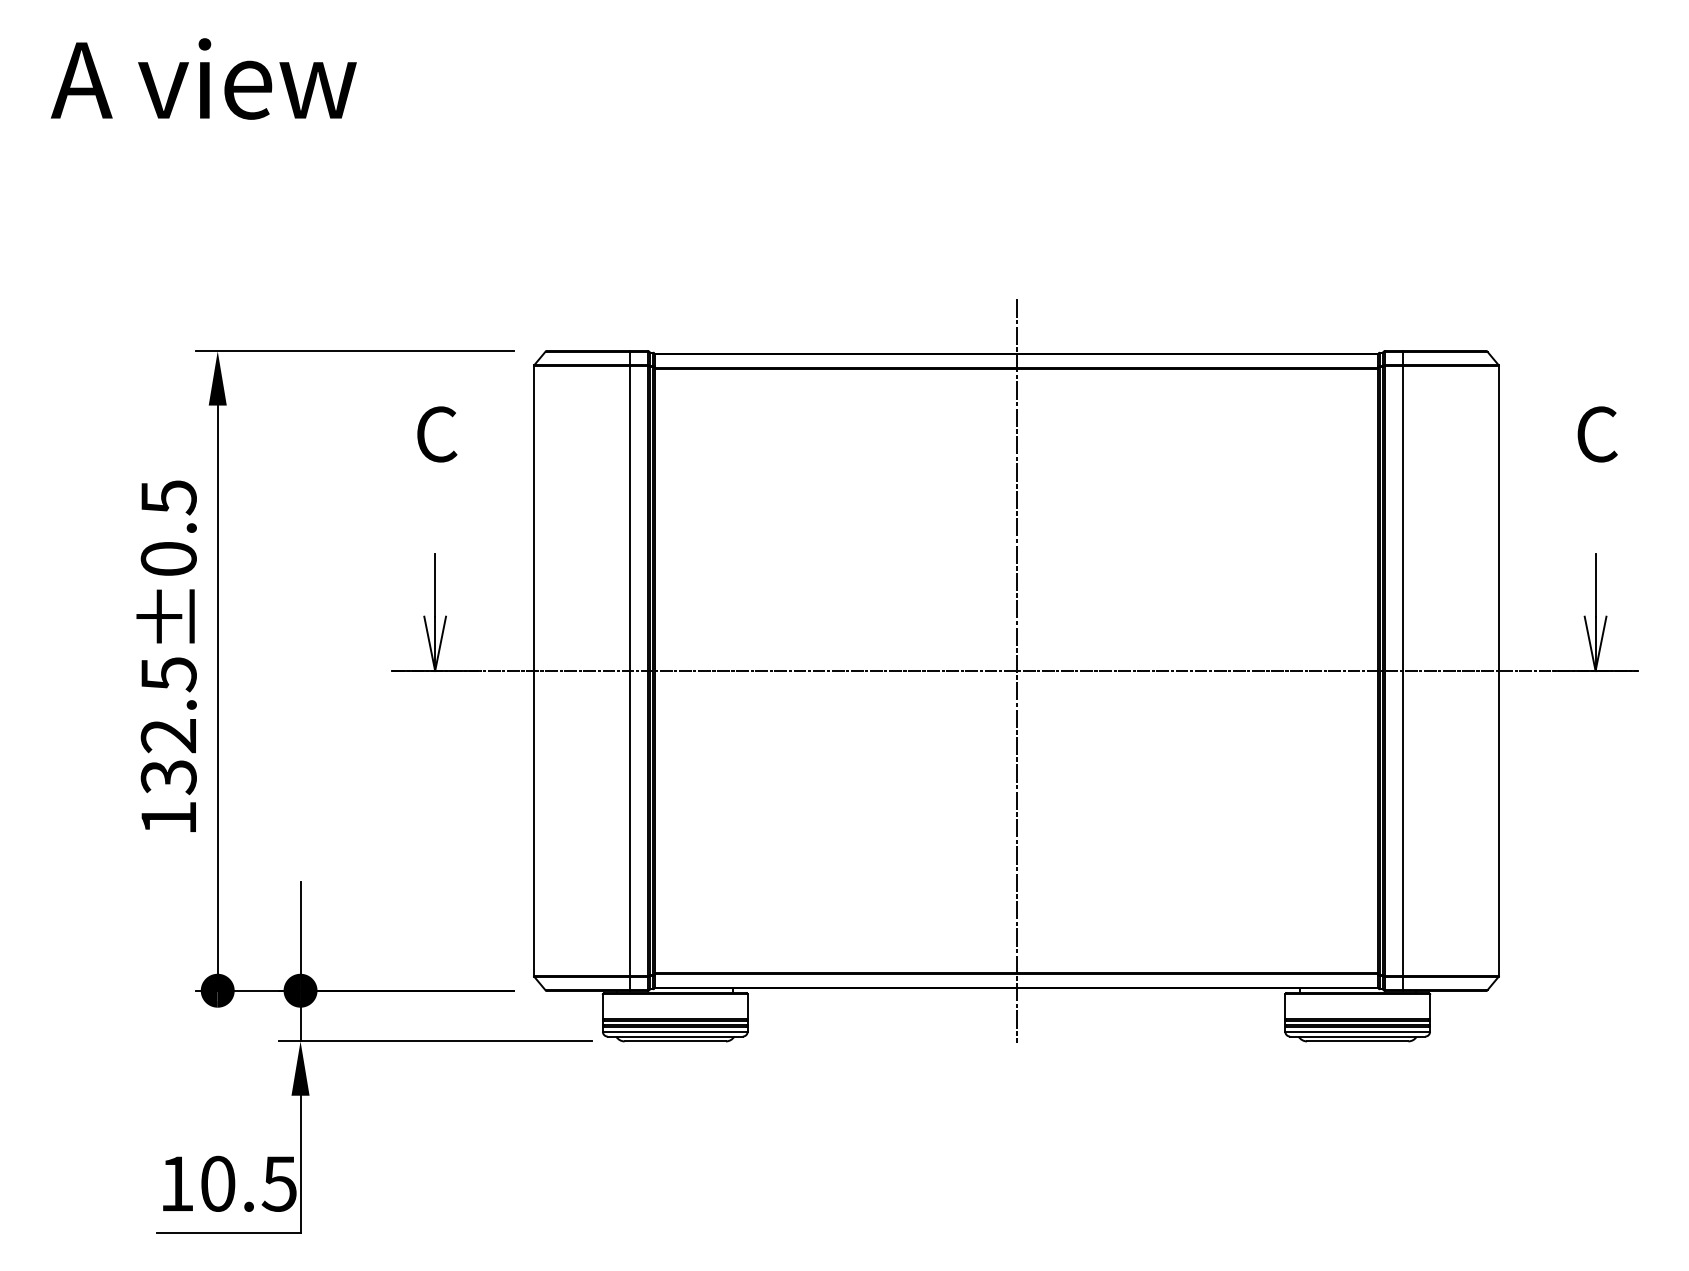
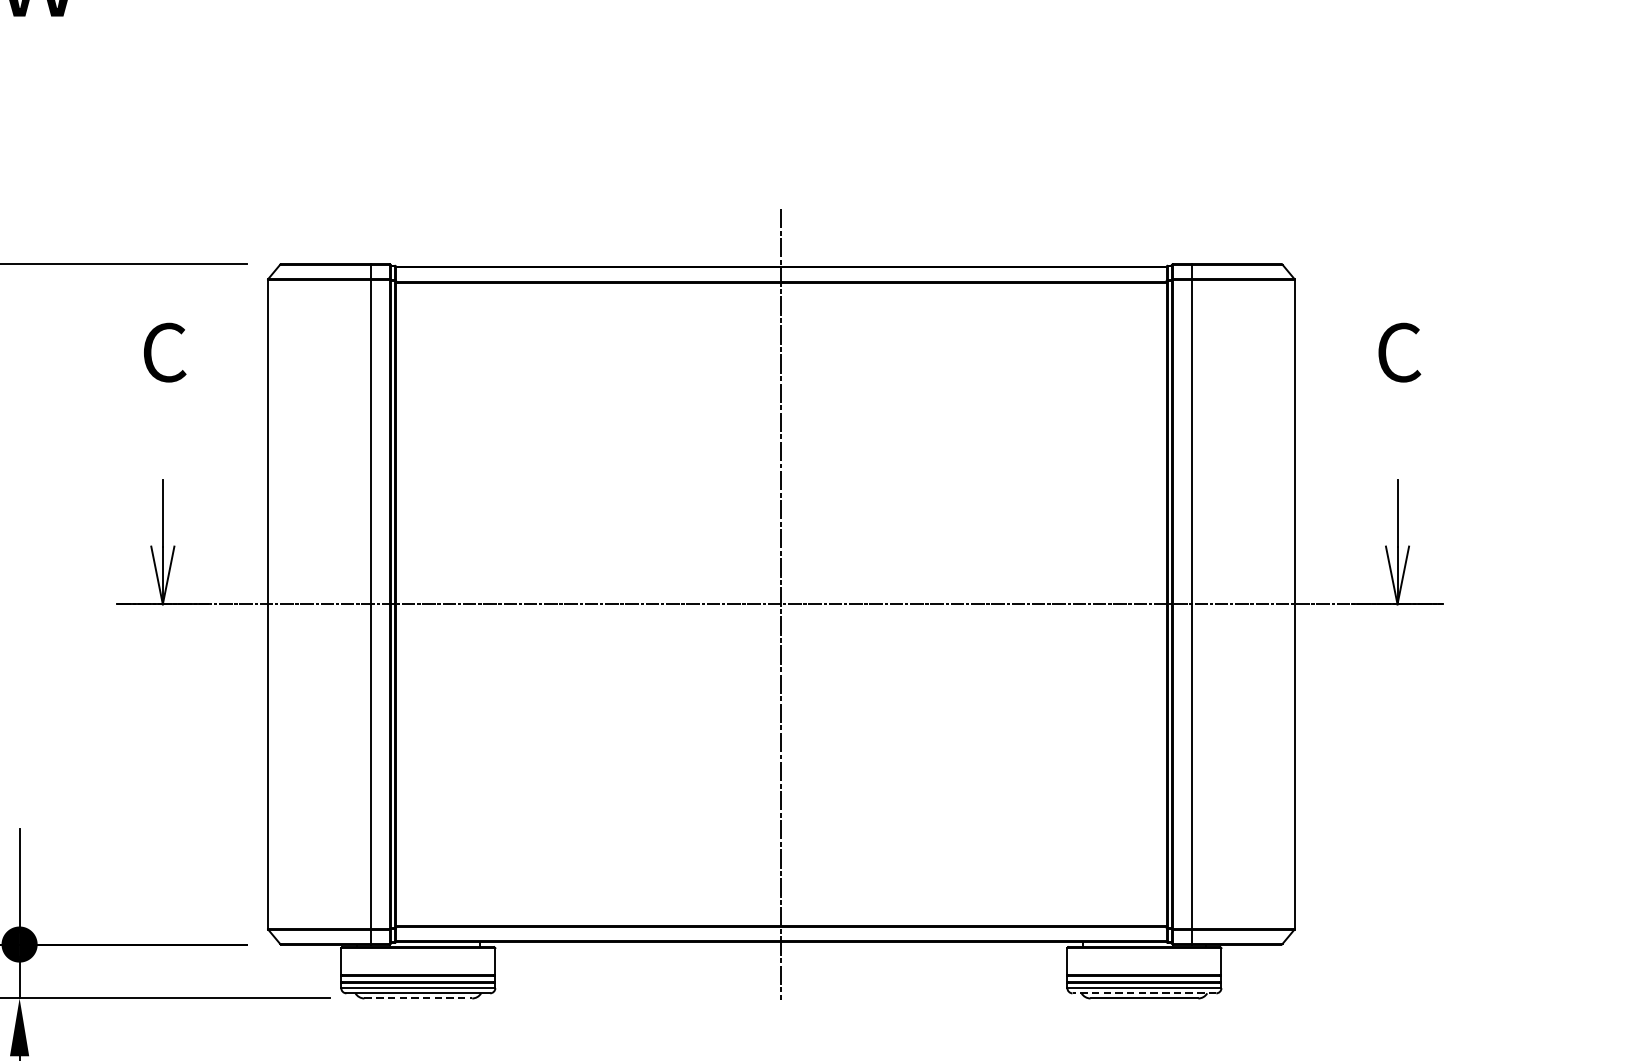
line: (1357, 1036) -> (1144, 993), solid -> dashed
line: (675, 1041) -> (418, 998), solid -> dashed

